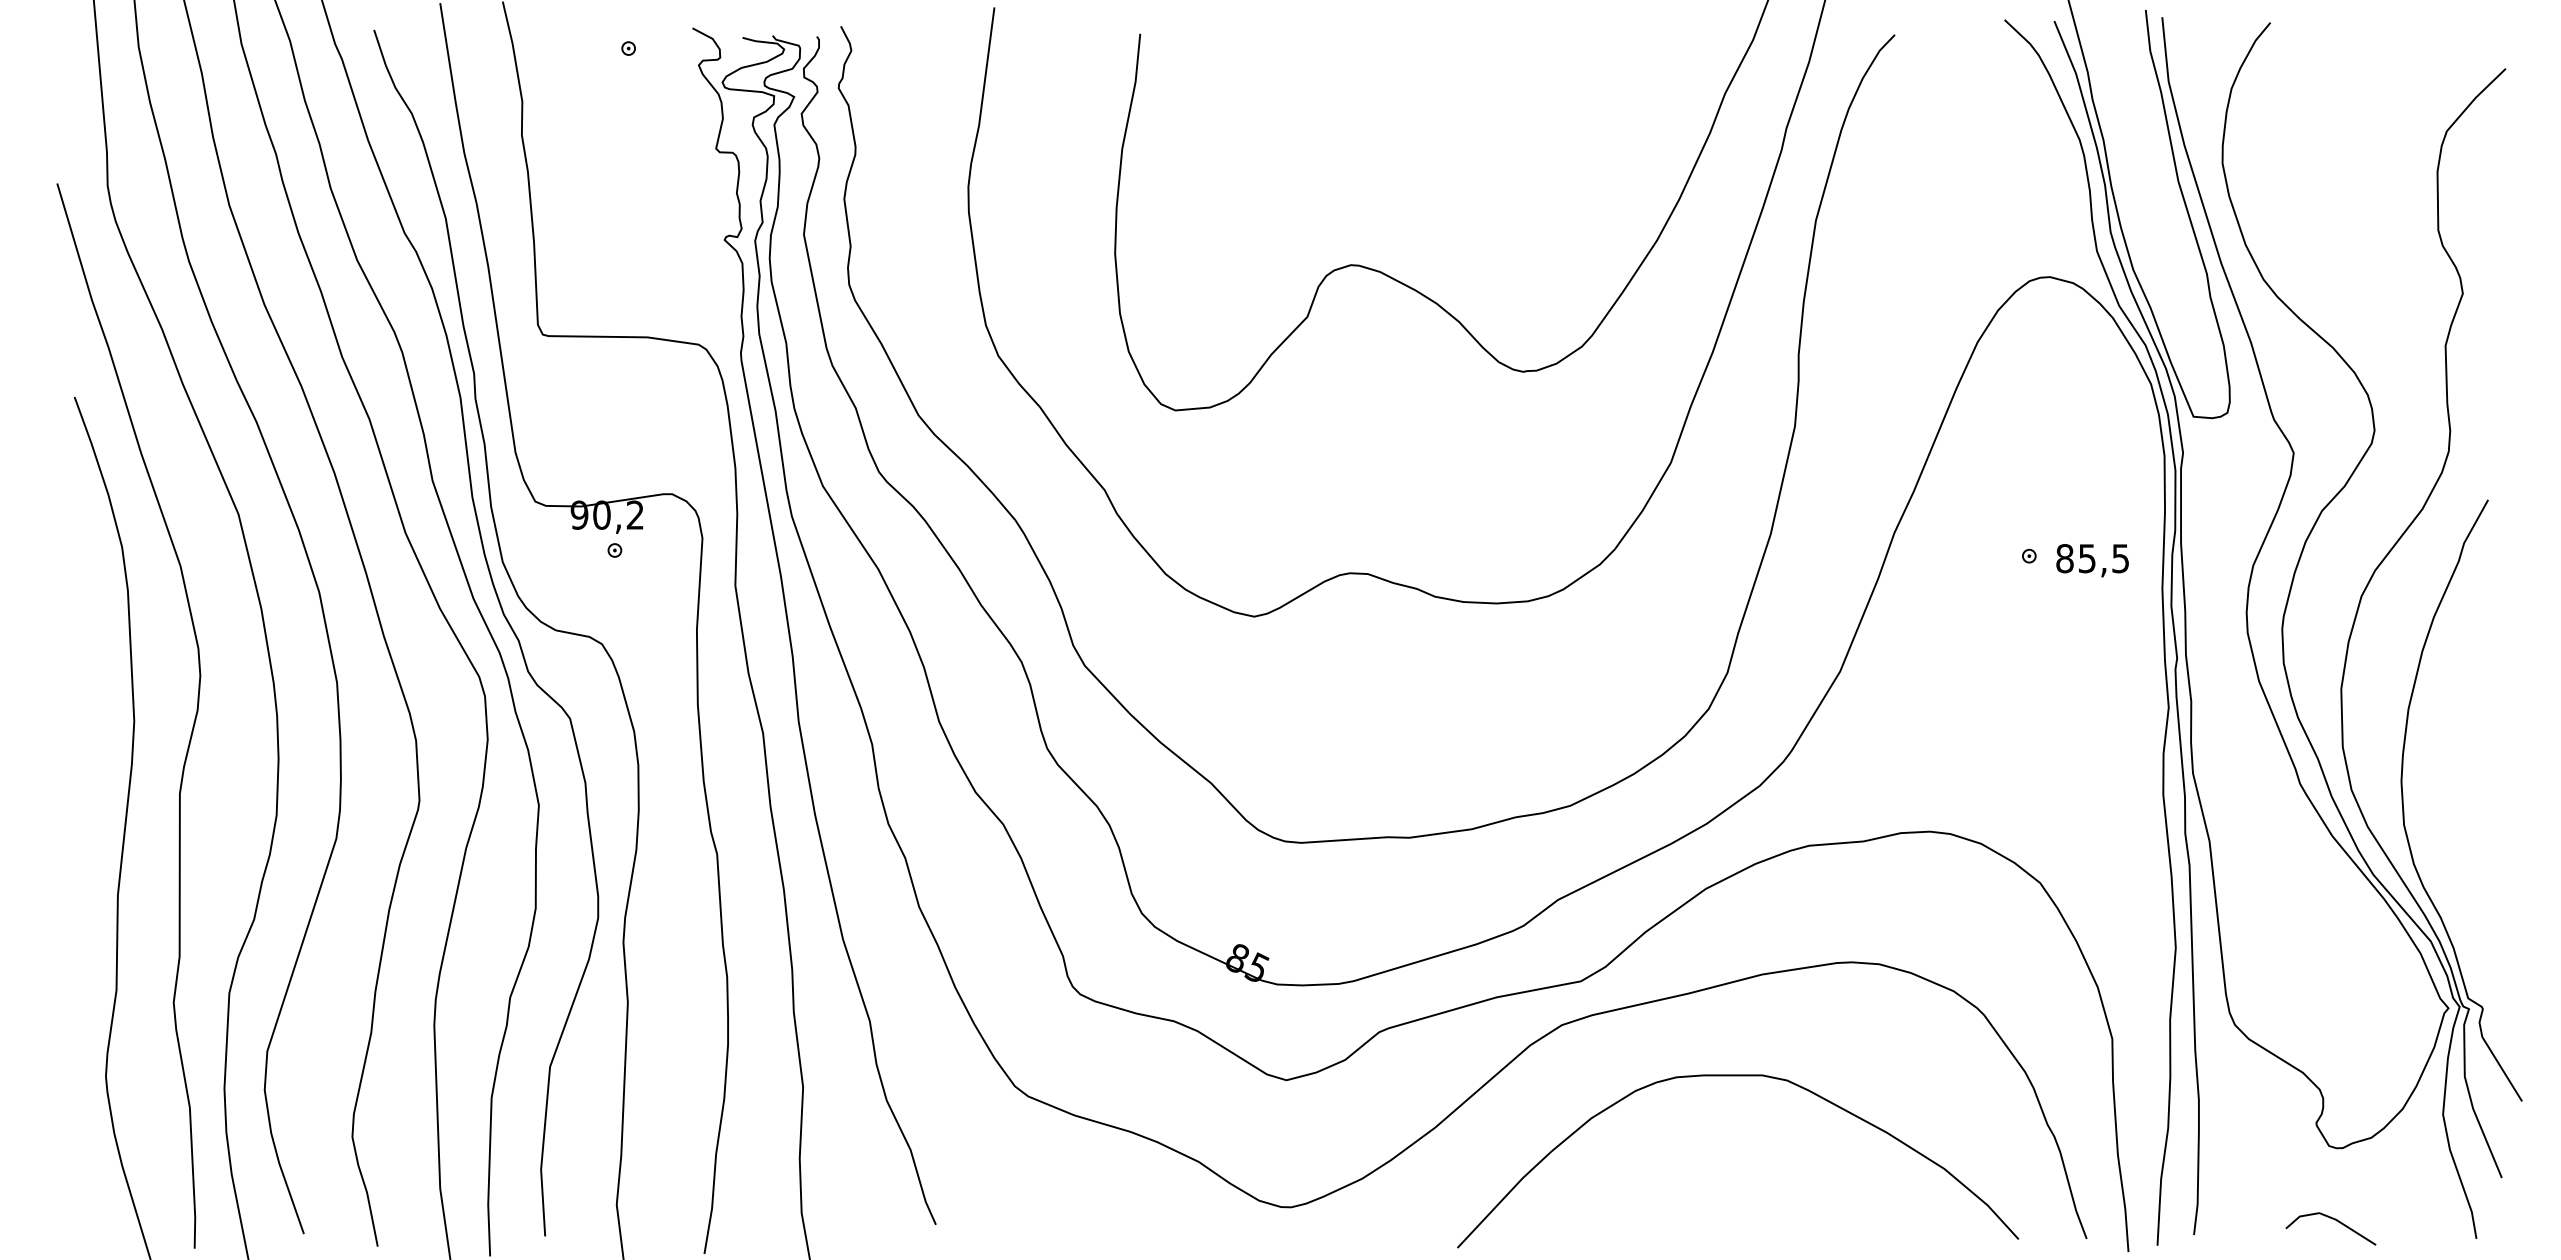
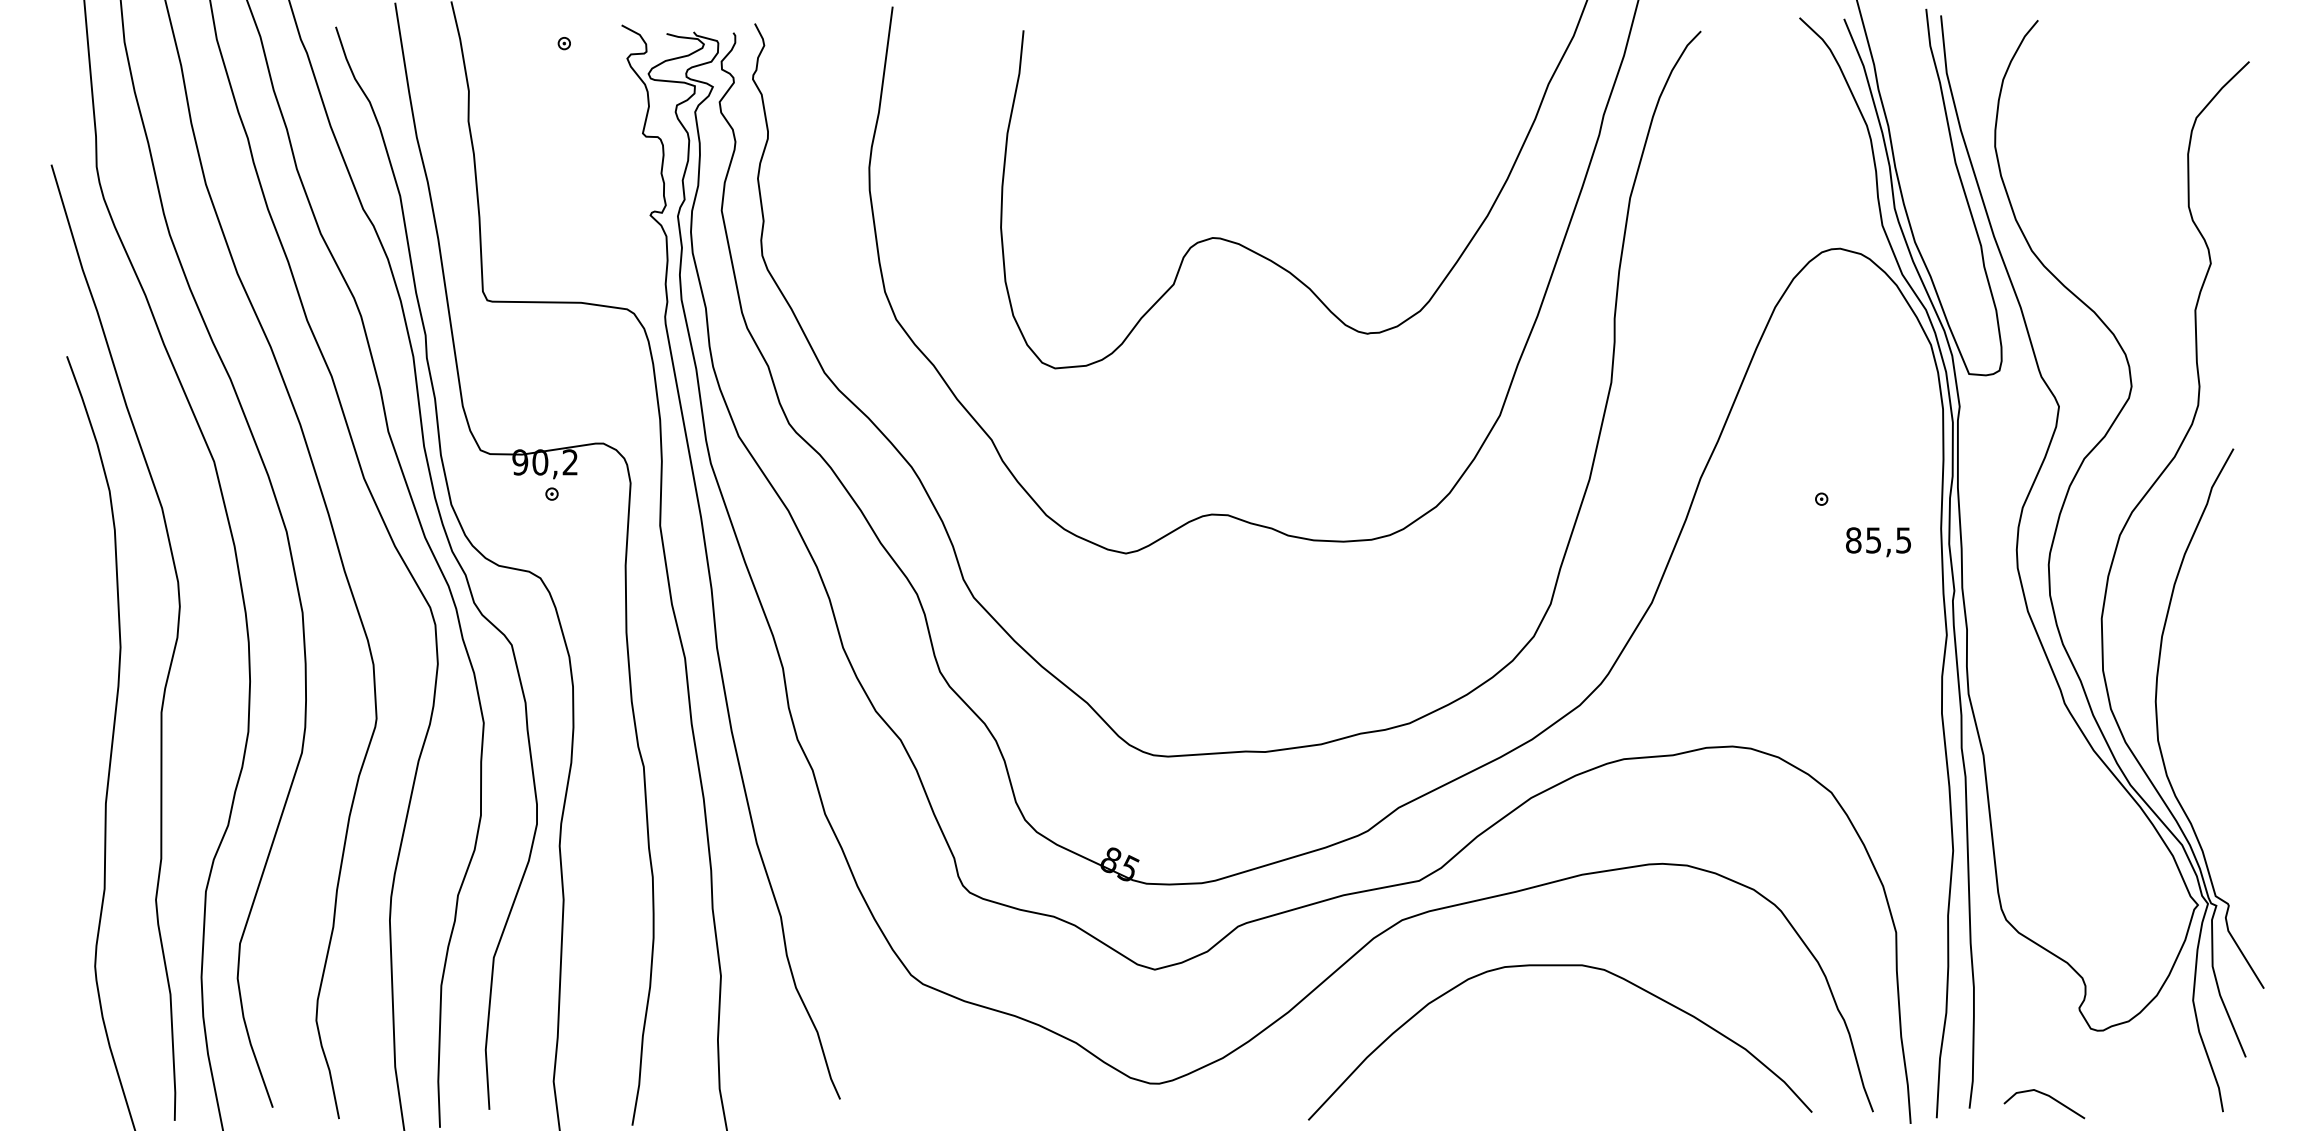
text: (2092, 560) -> (1878, 542), moved
line: (2334, 1220) -> (2047, 1096), moved

